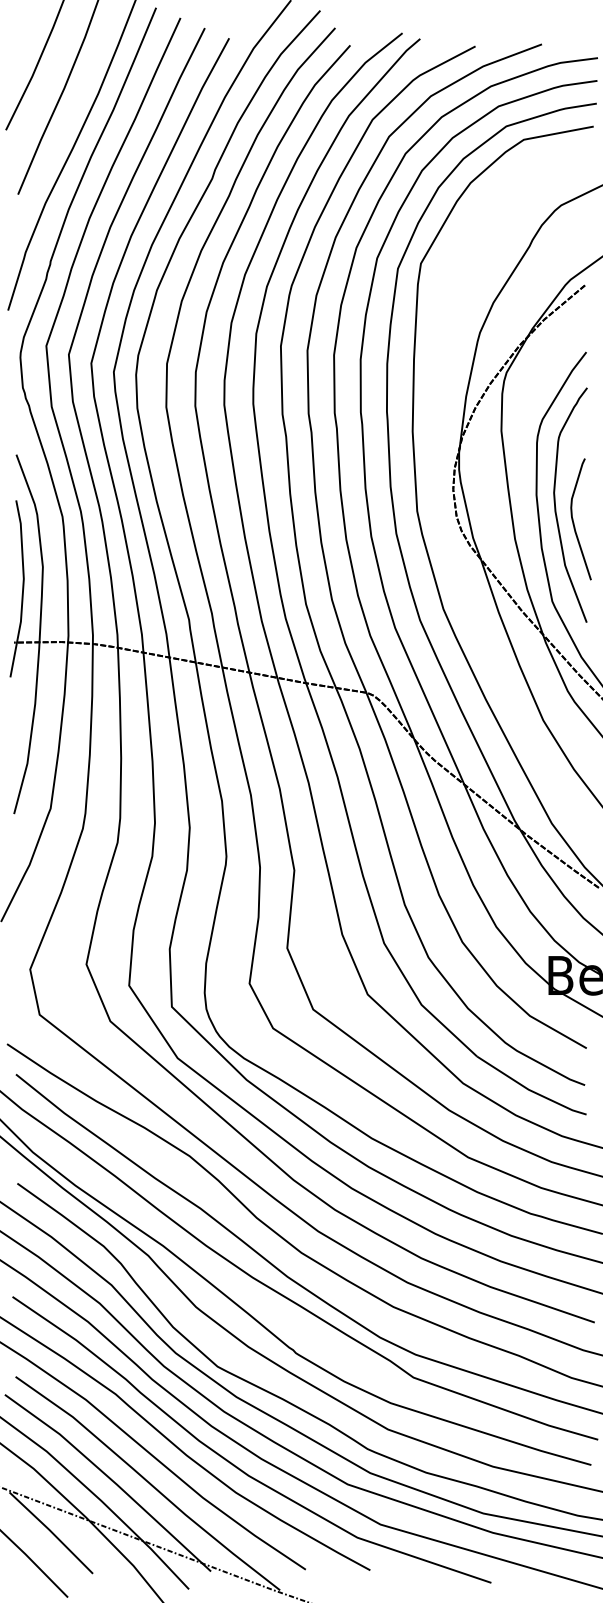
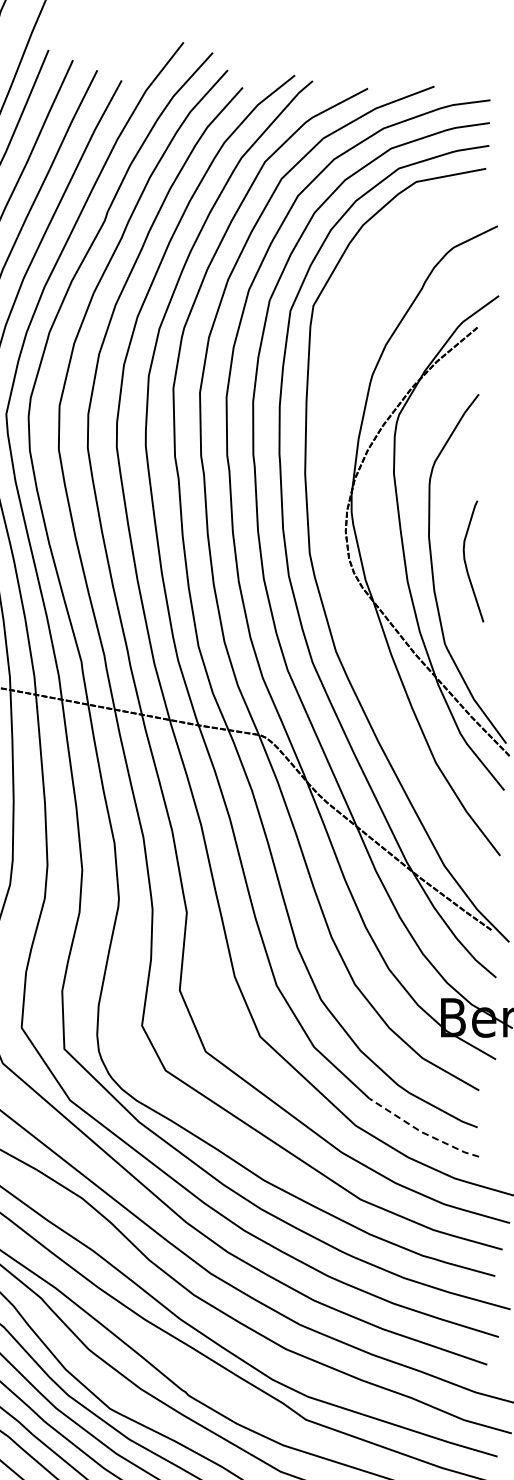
curve: (556, 507) -> (449, 549), removed
line: (529, 1090) -> (422, 1132), solid -> dashed

